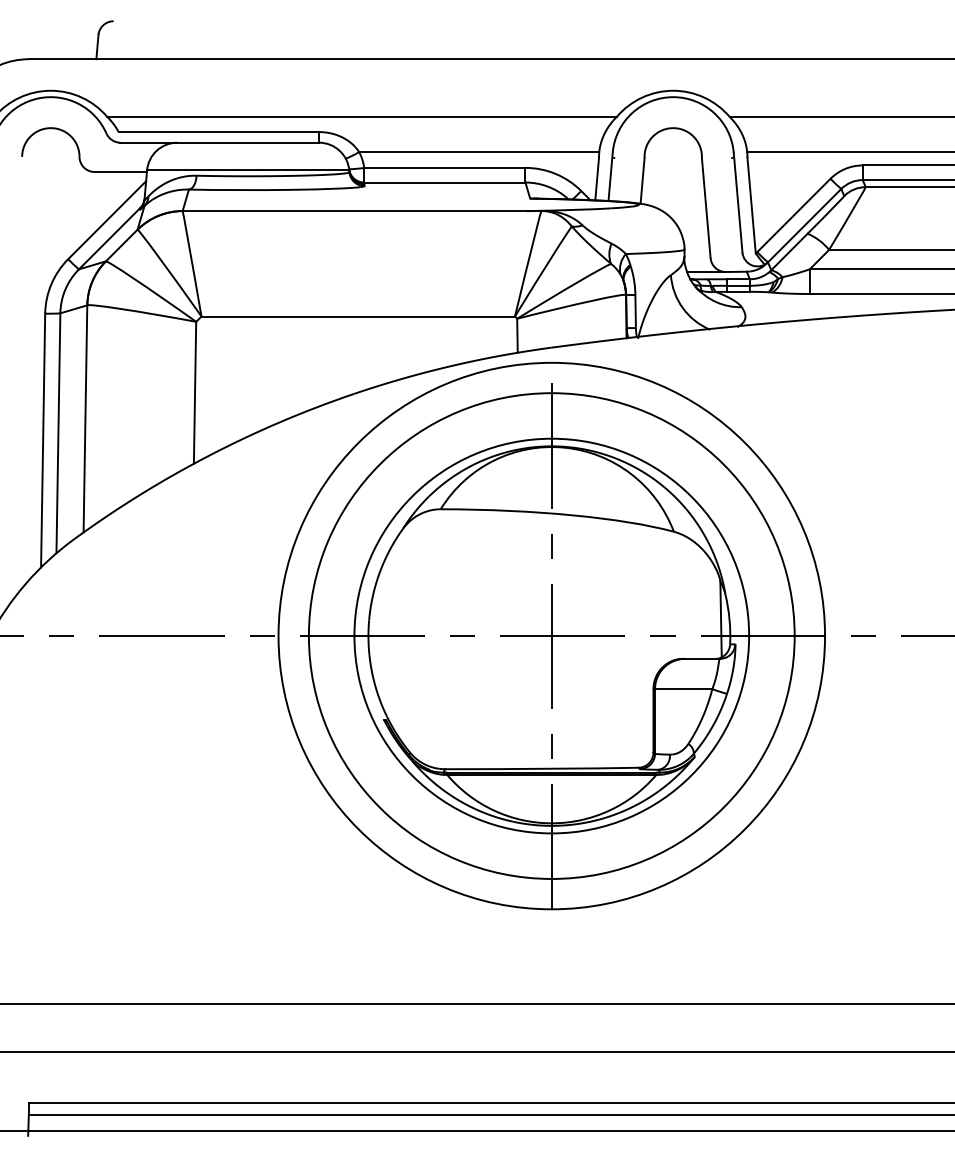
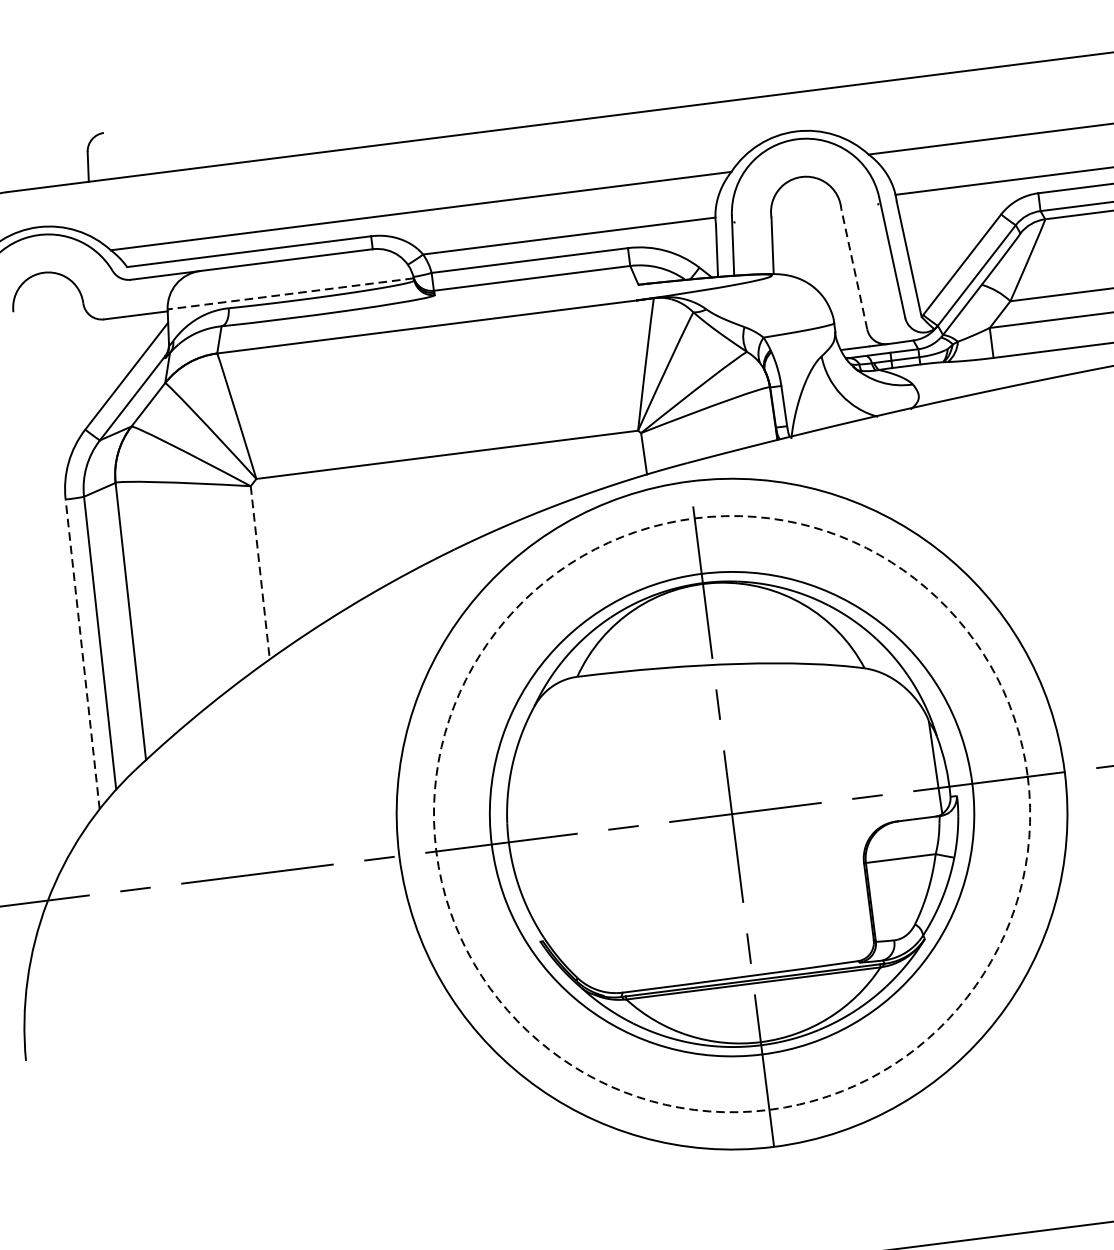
line: (247, 170) -> (289, 294), solid -> dashed
line: (706, 207) -> (854, 268), solid -> dashed
line: (195, 392) -> (260, 572), solid -> dashed
line: (43, 440) -> (83, 654), solid -> dashed
circle: (551, 635) -> (731, 813), solid -> dashed

